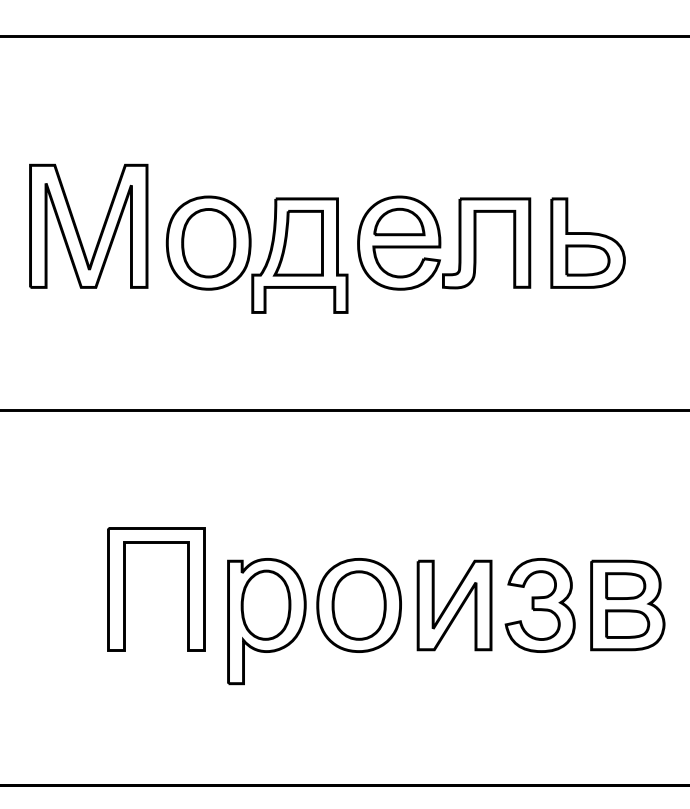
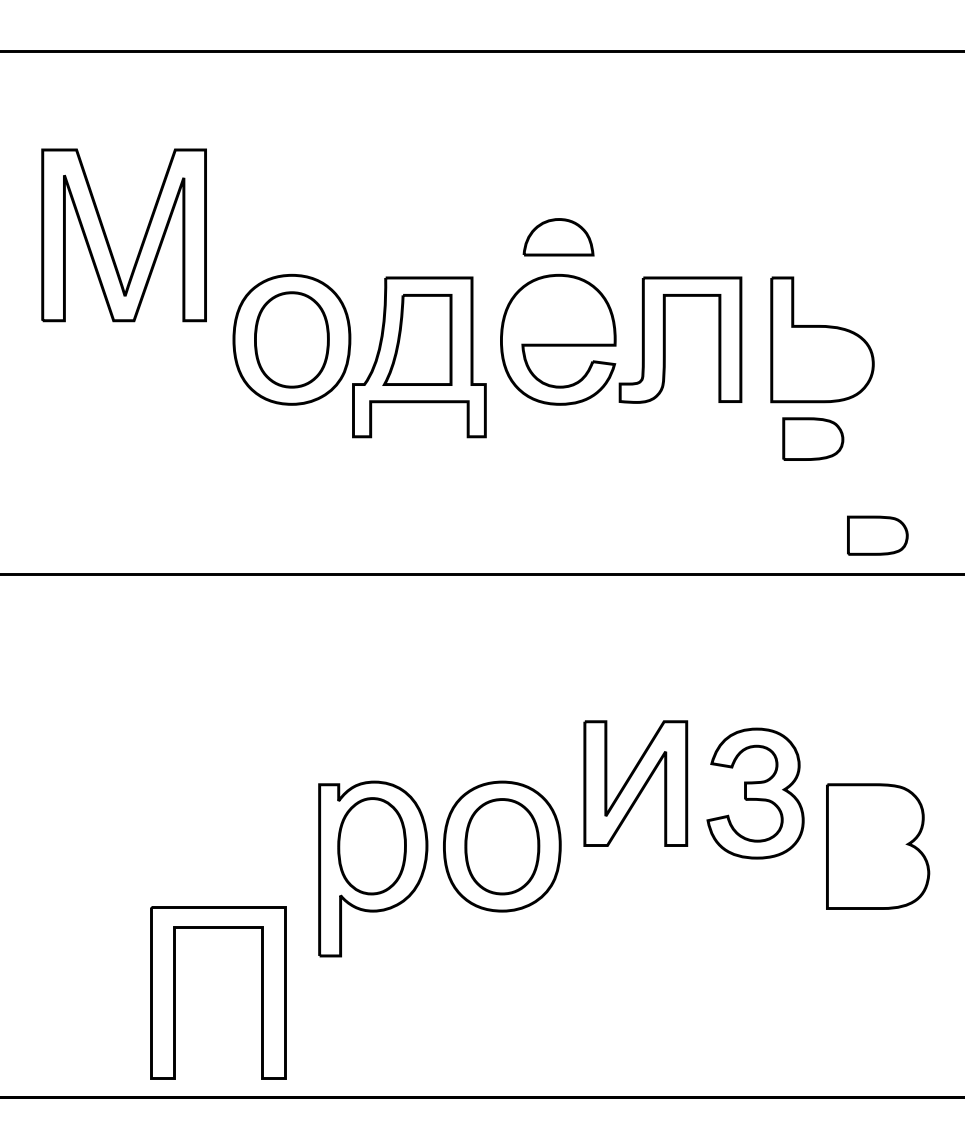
part: (399, 222) -> (558, 237), moved
part: (77, 230) -> (108, 240), moved
part: (588, 260) -> (813, 438), moved
part: (625, 586) -> (875, 819), removed
part: (125, 588) -> (175, 992), moved
part: (454, 605) -> (635, 783), moved
part: (540, 605) -> (755, 793), moved
part: (627, 624) -> (877, 535), moved

